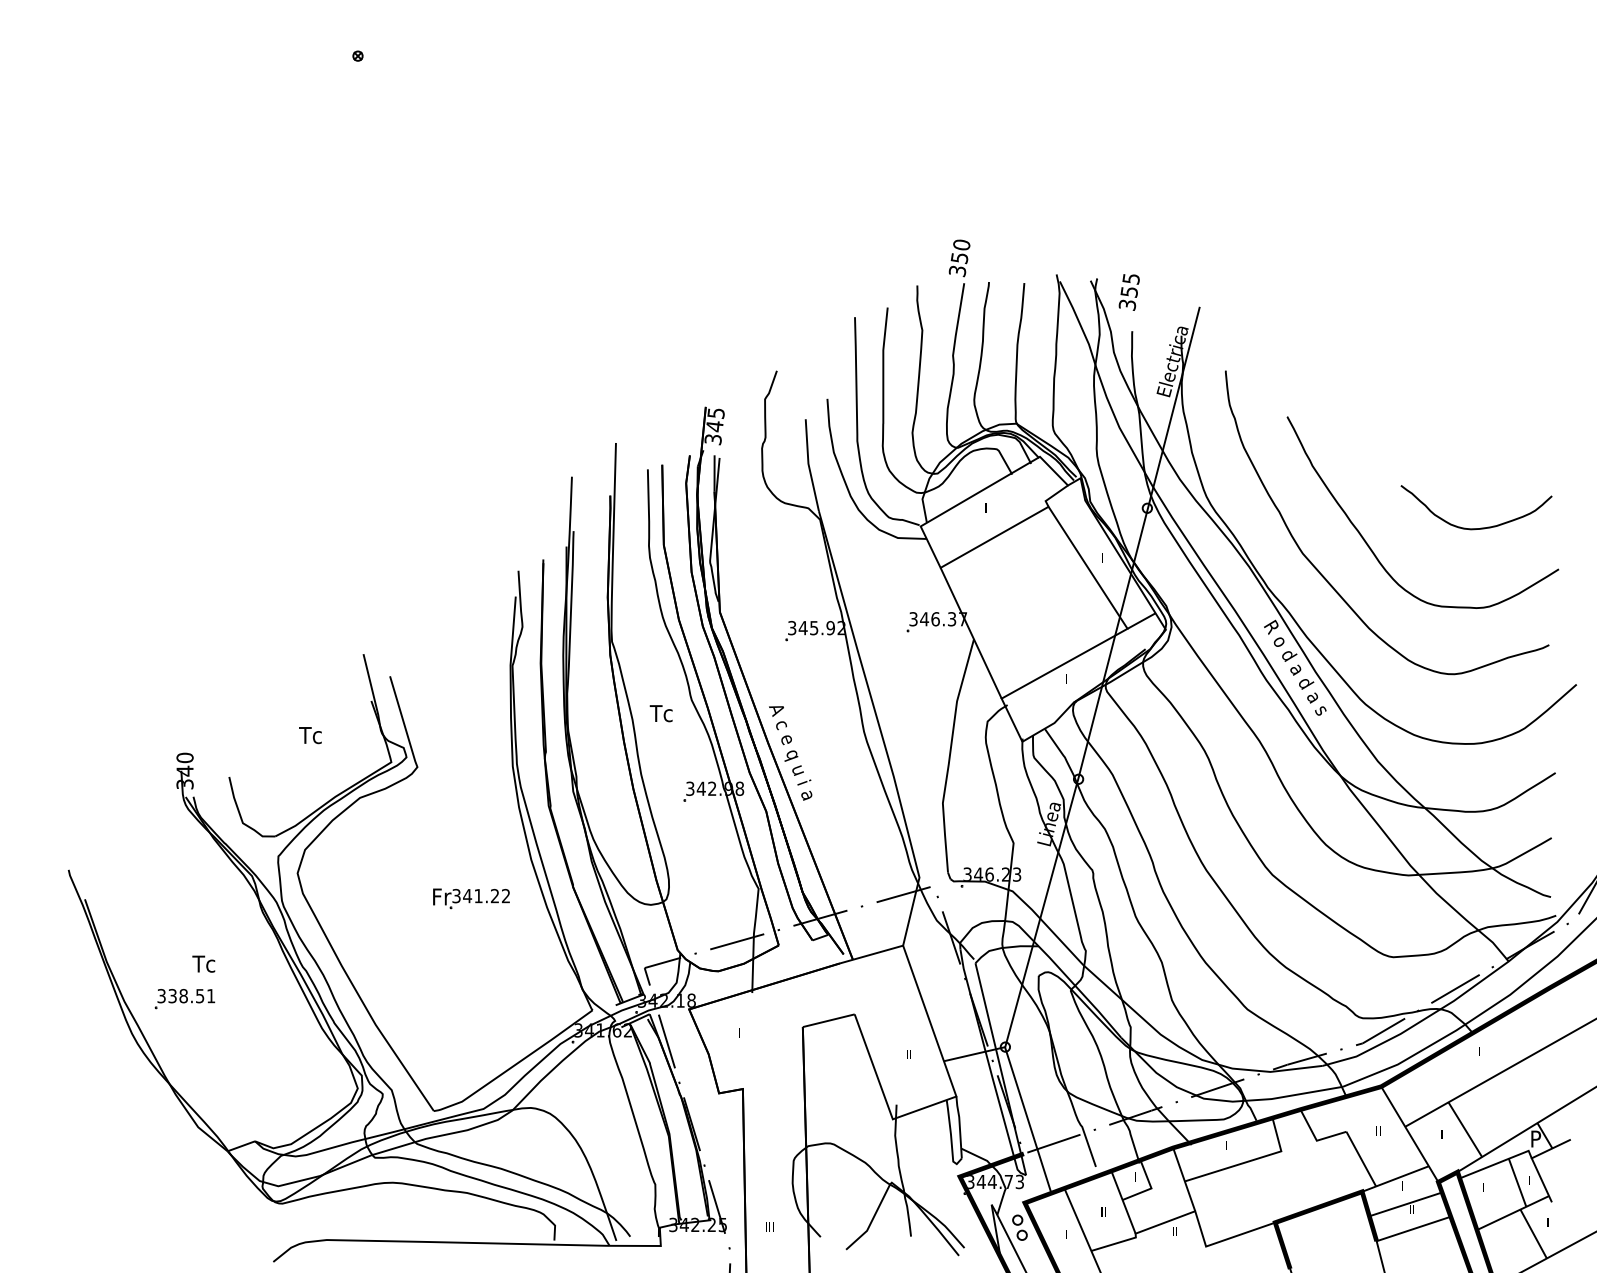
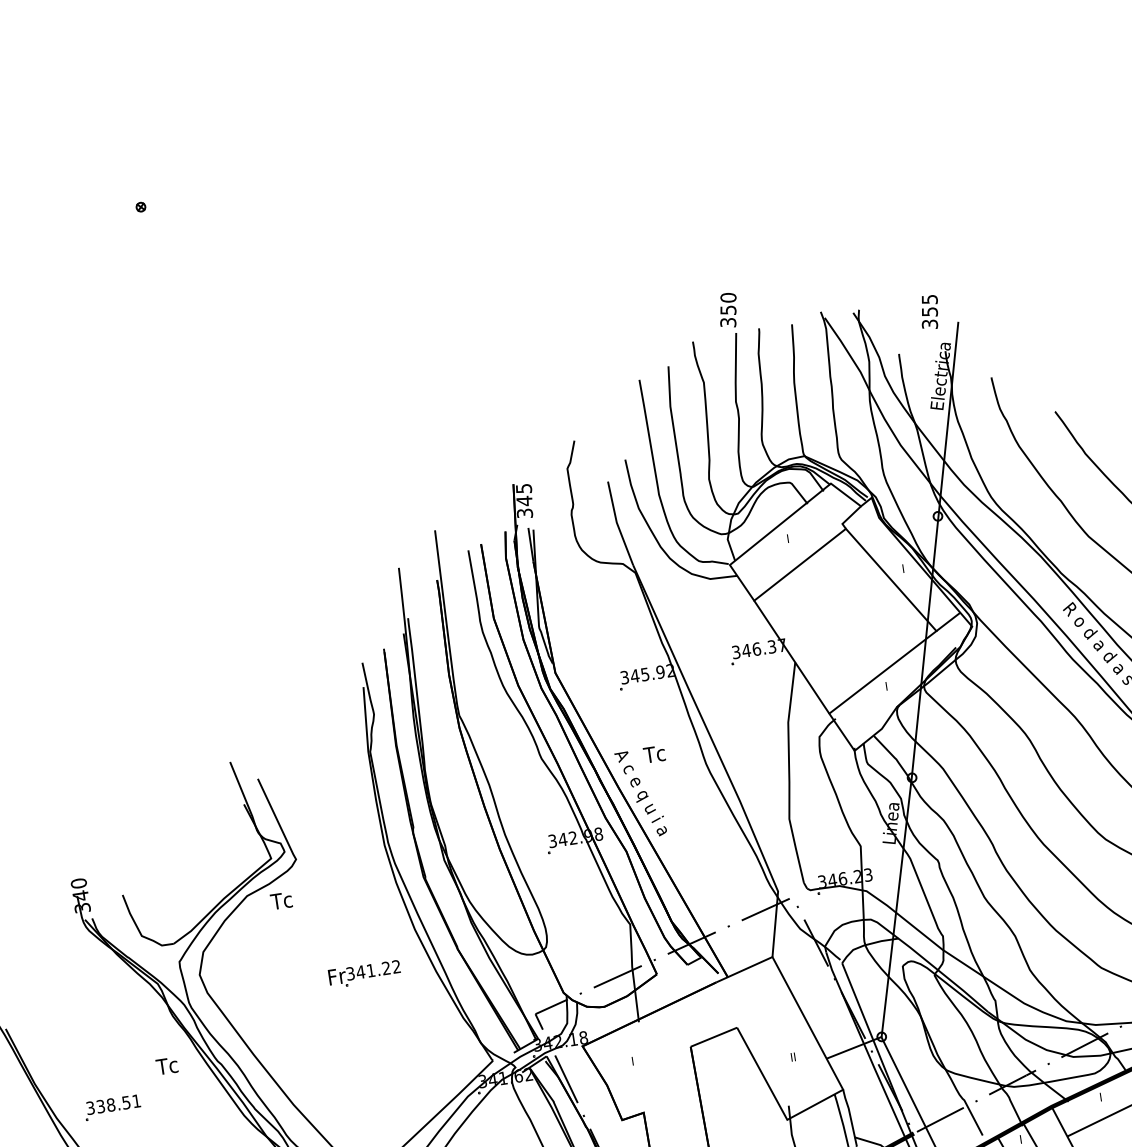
text: (1128, 292) -> (929, 312), moved
text: (660, 713) -> (653, 754), moved
text: (310, 735) -> (281, 900), moved
text: (203, 963) -> (166, 1065), moved

